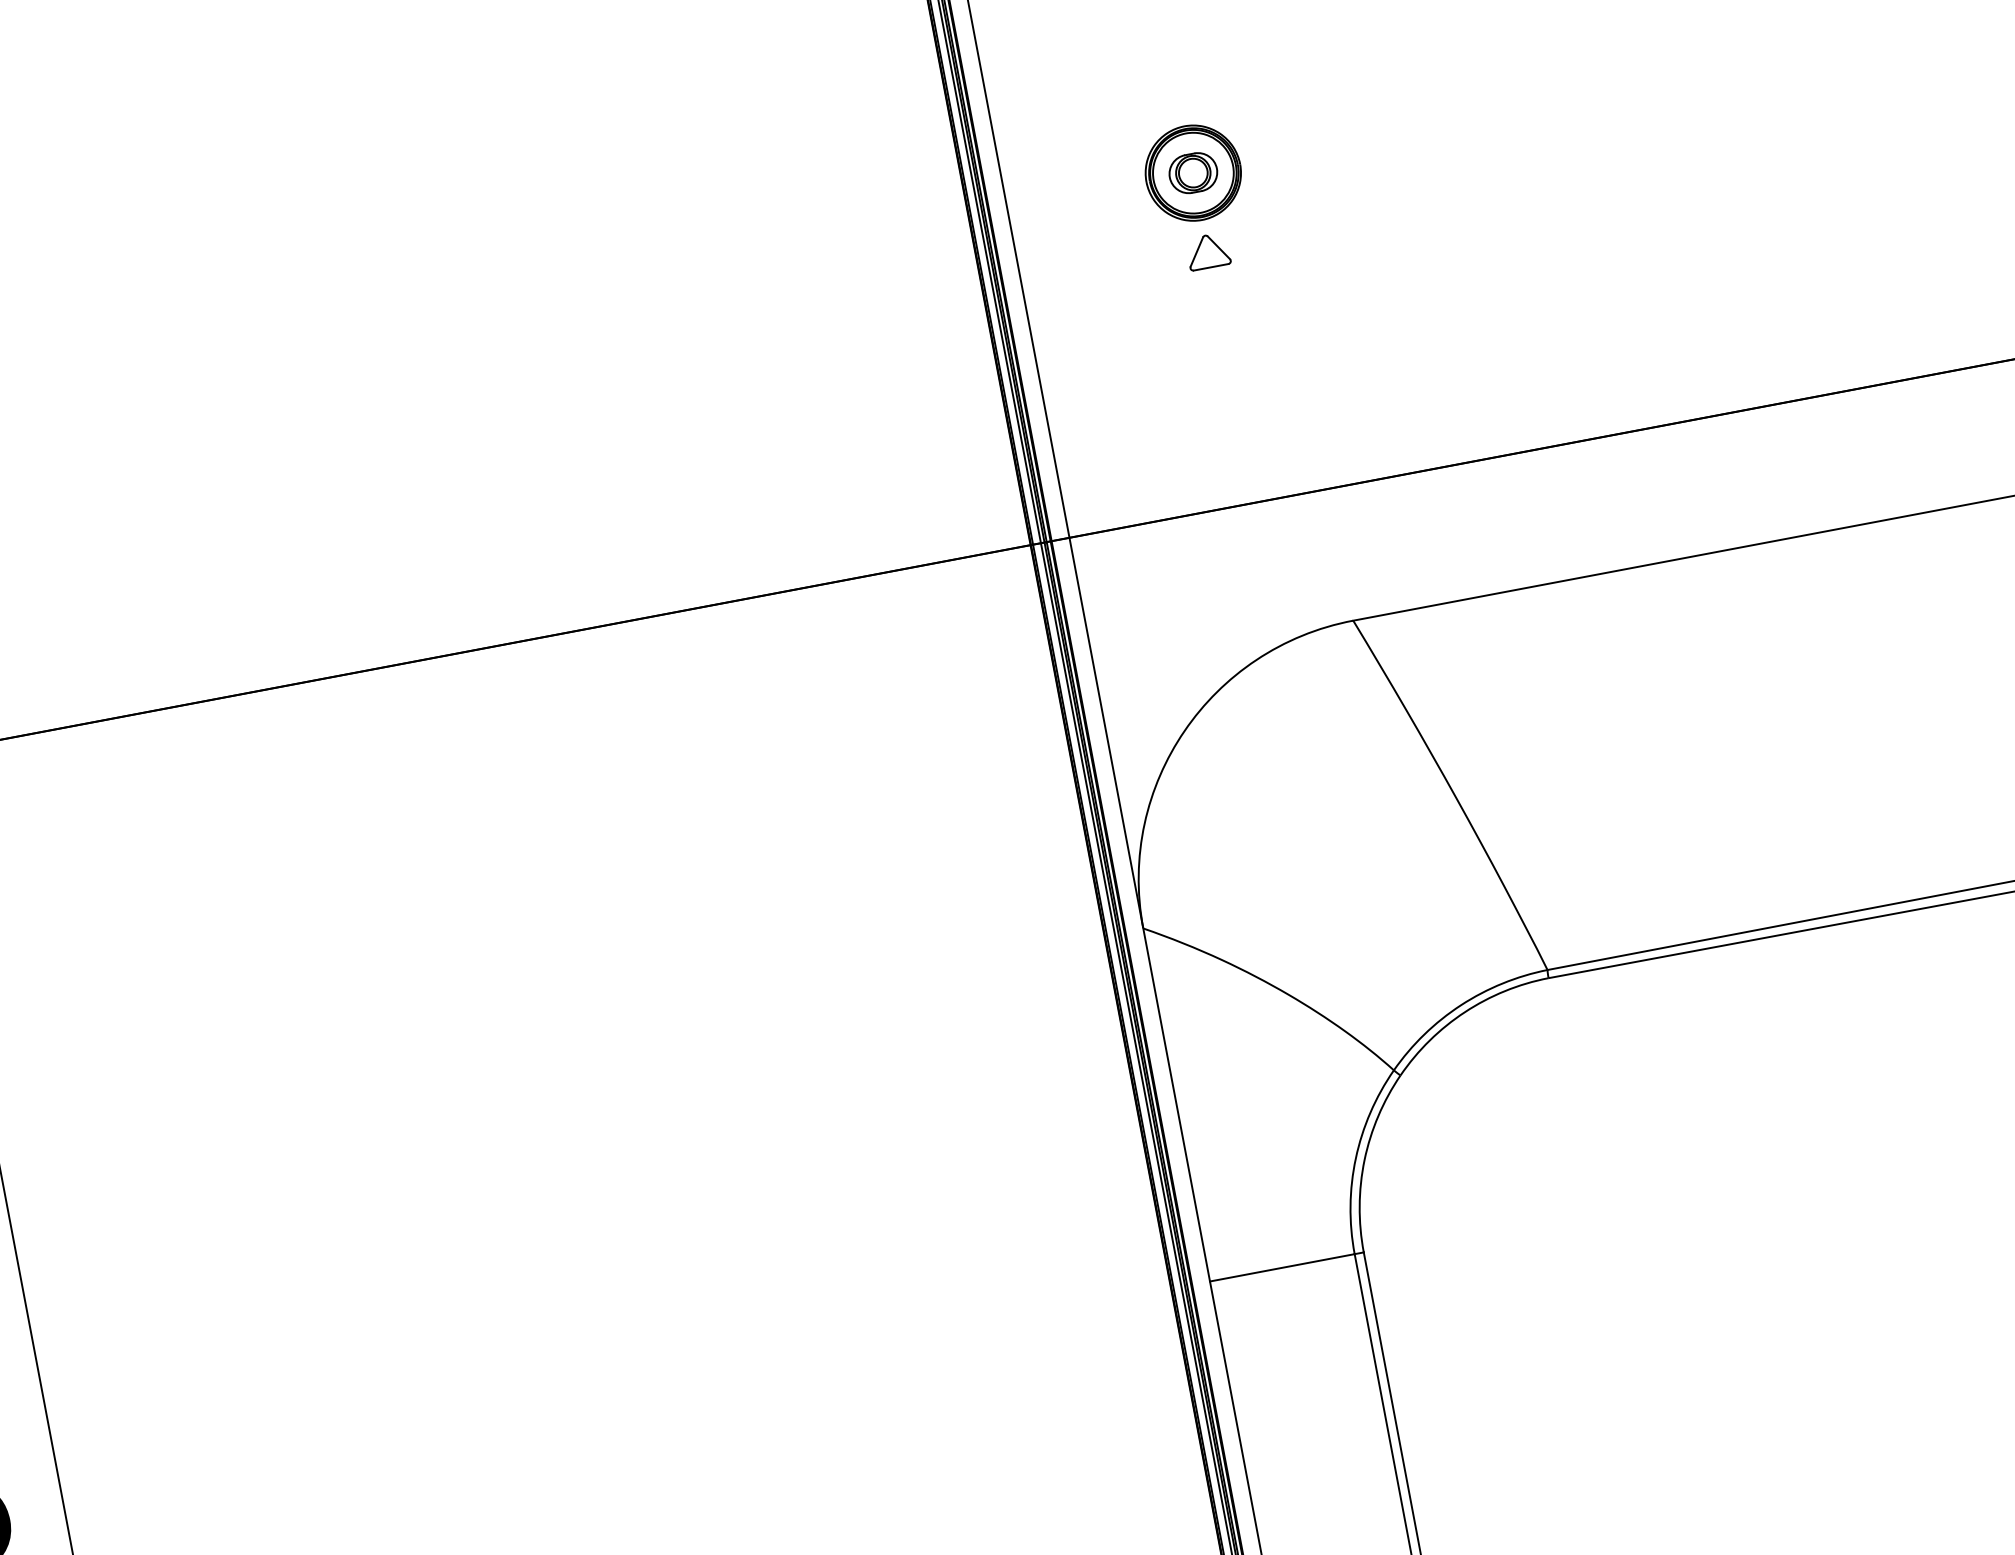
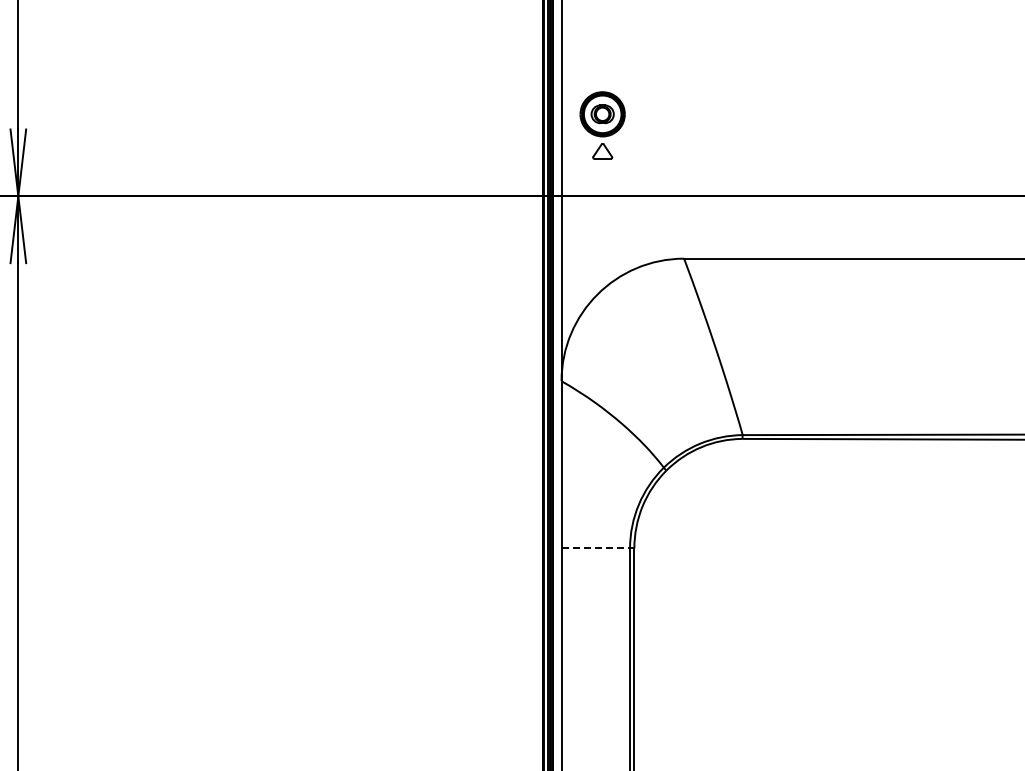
part: (1197, 196) -> (602, 125), moved
line: (1283, 1267) -> (596, 548), solid -> dashed

